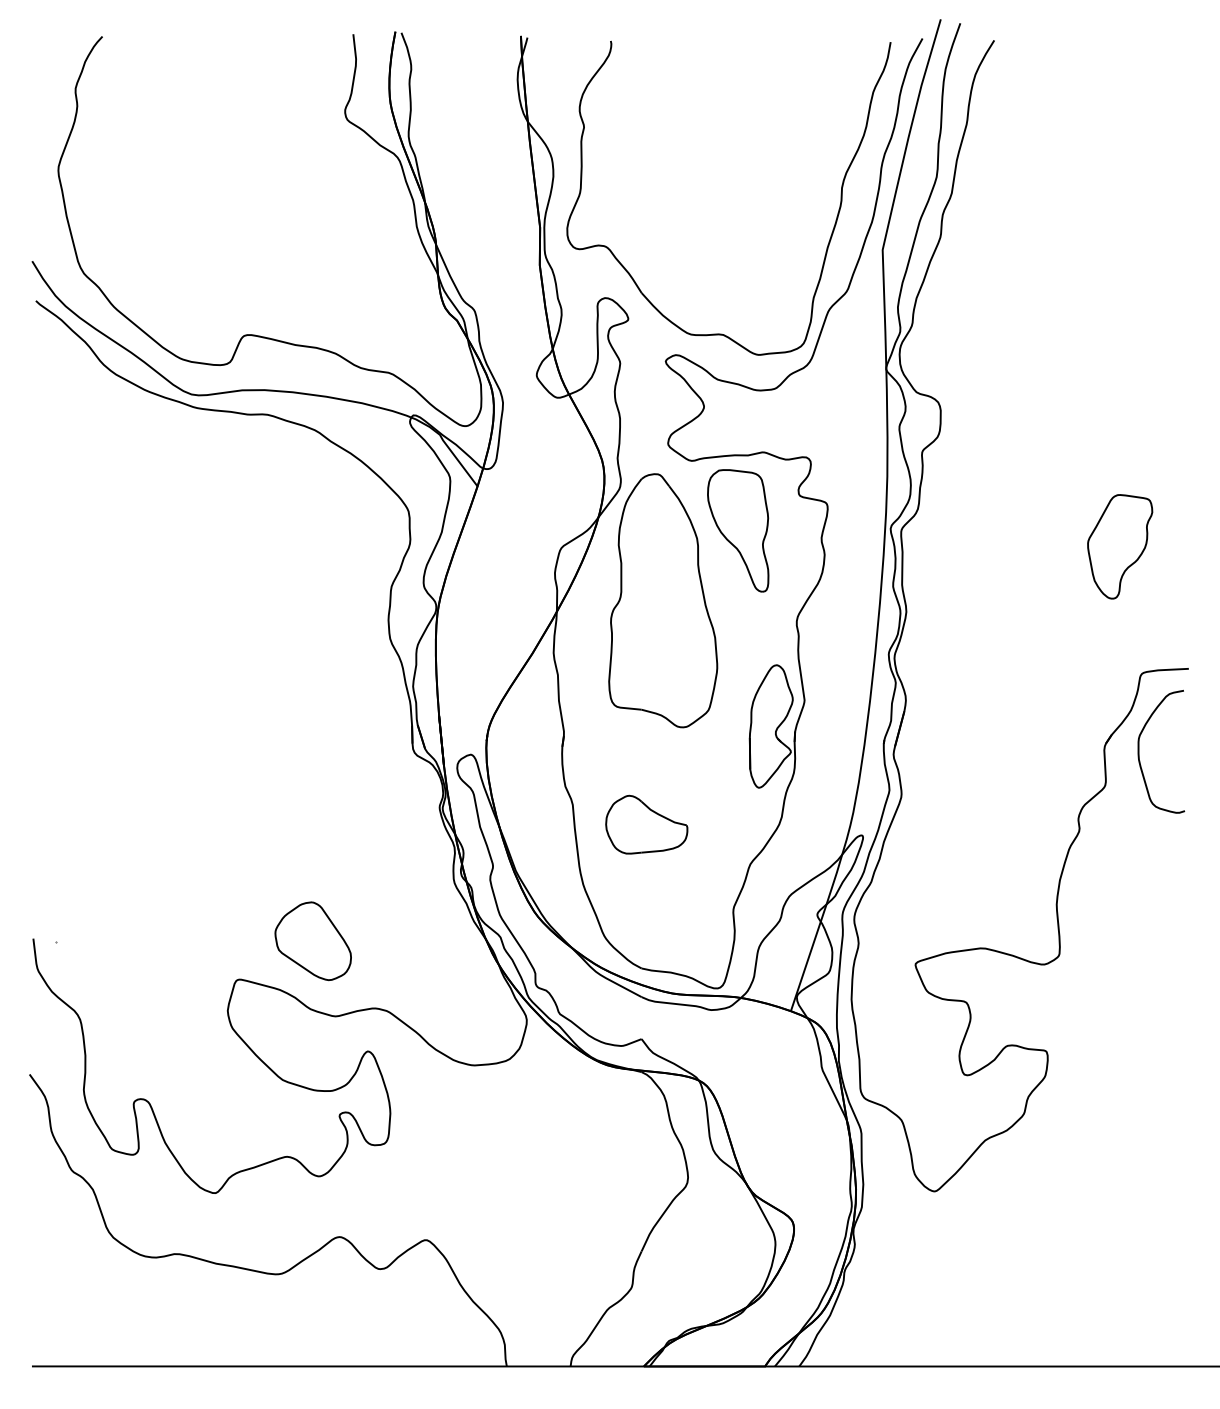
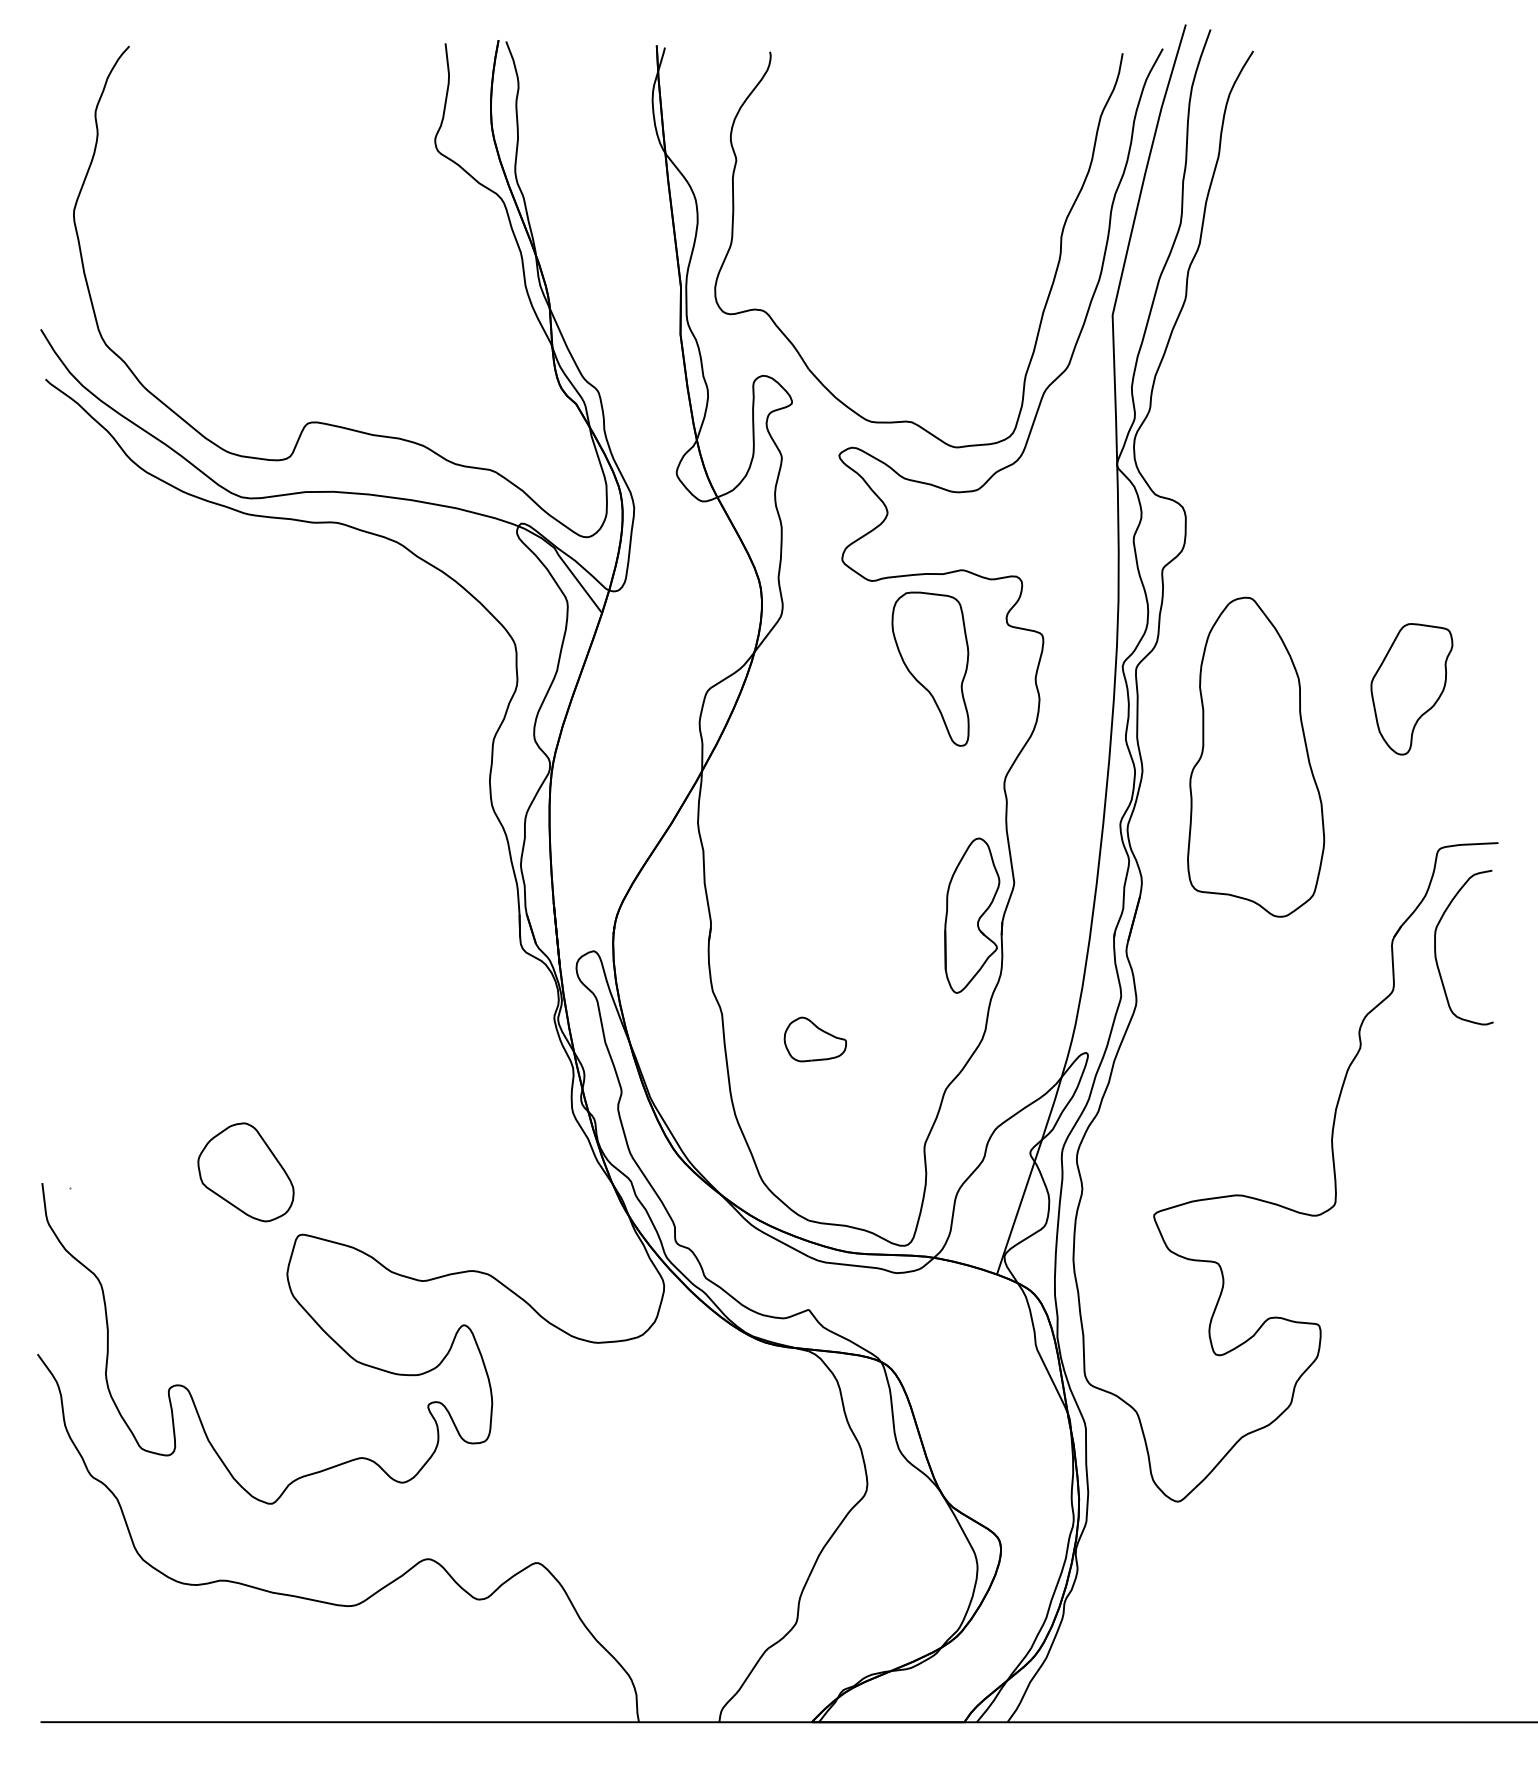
part: (663, 600) -> (1256, 756), moved
part: (646, 824) -> (815, 1039), size x0.6
part: (312, 941) -> (245, 1172), moved

